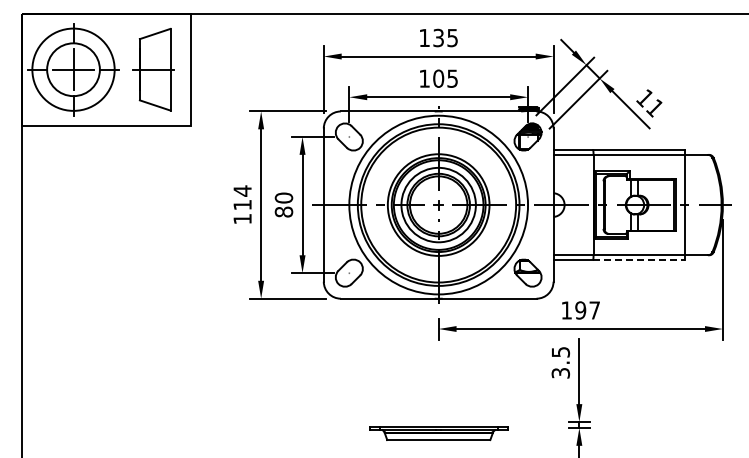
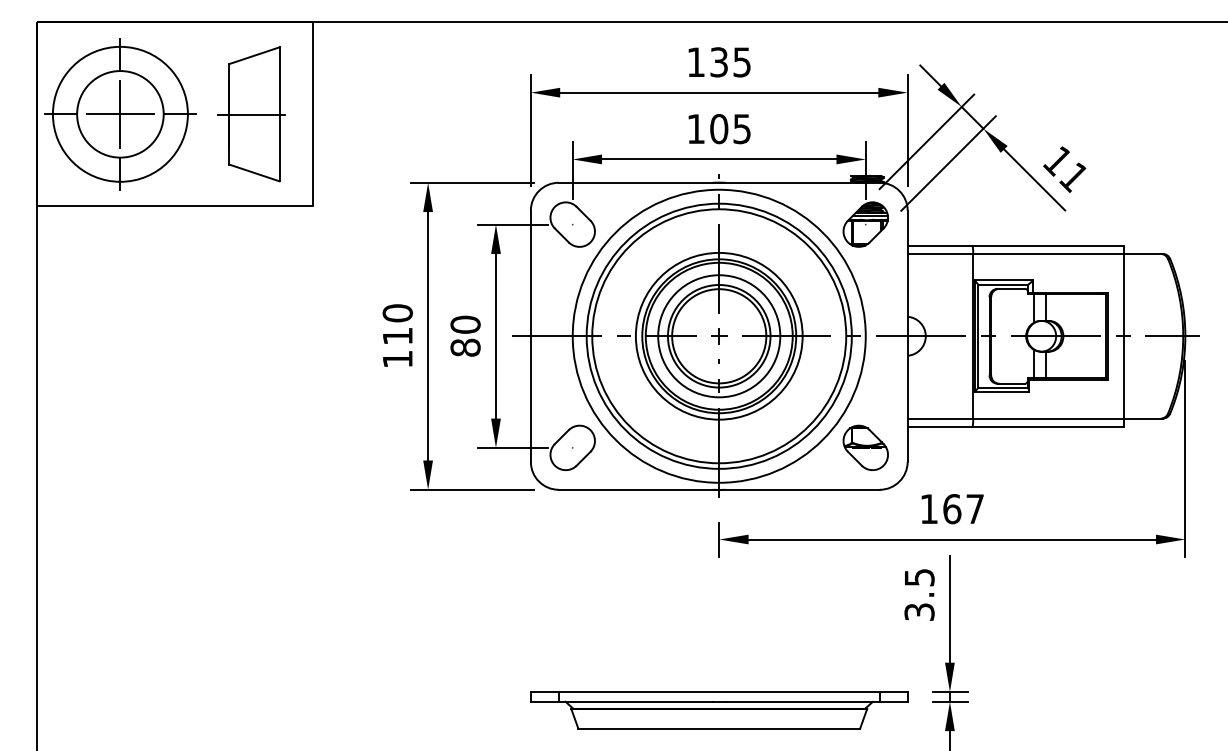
text: (242, 190) -> (397, 312), 114 -> 110
line: (639, 260) -> (1048, 427), dashed -> solid
text: (580, 310) -> (951, 509), 197 -> 167
part: (438, 433) -> (718, 710), size x1.67

